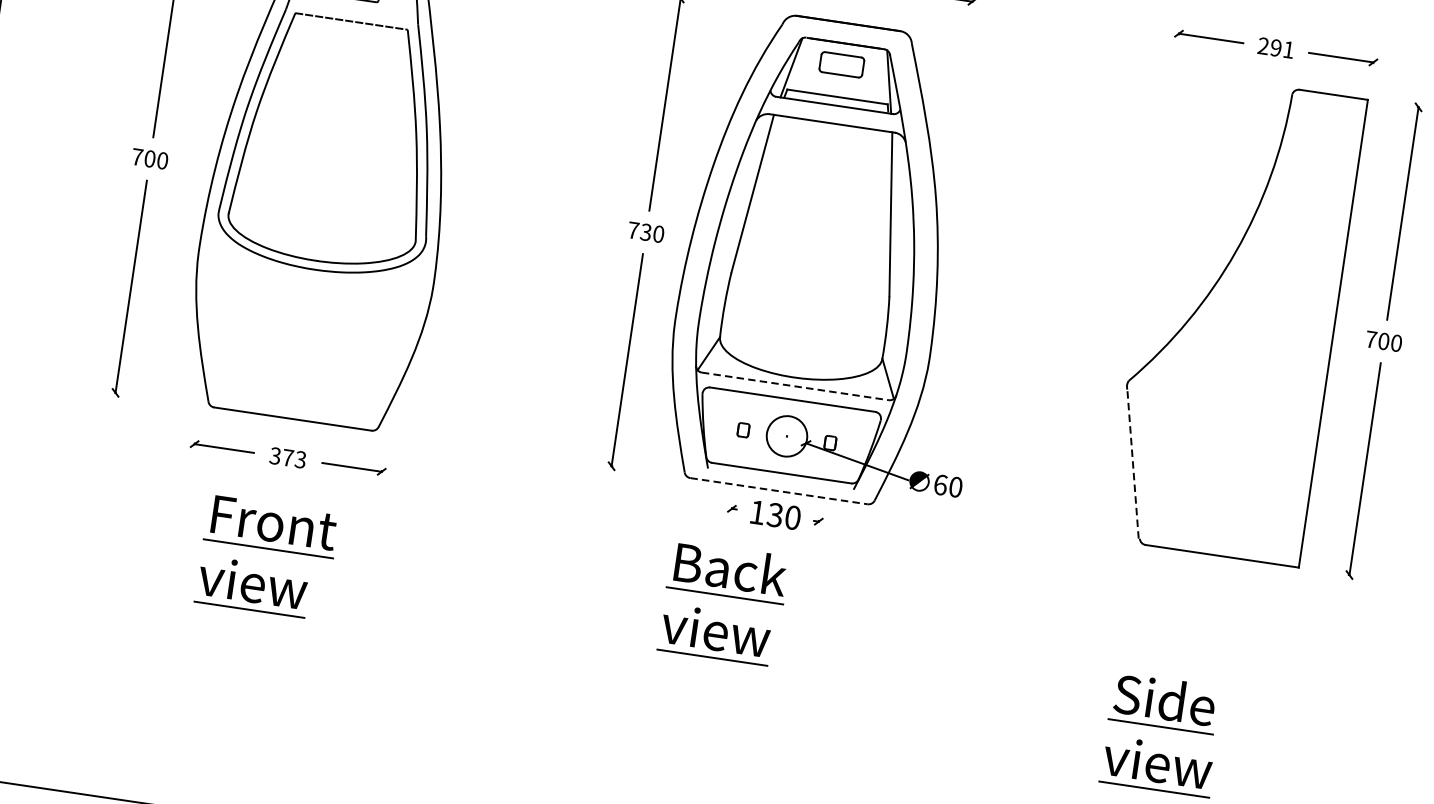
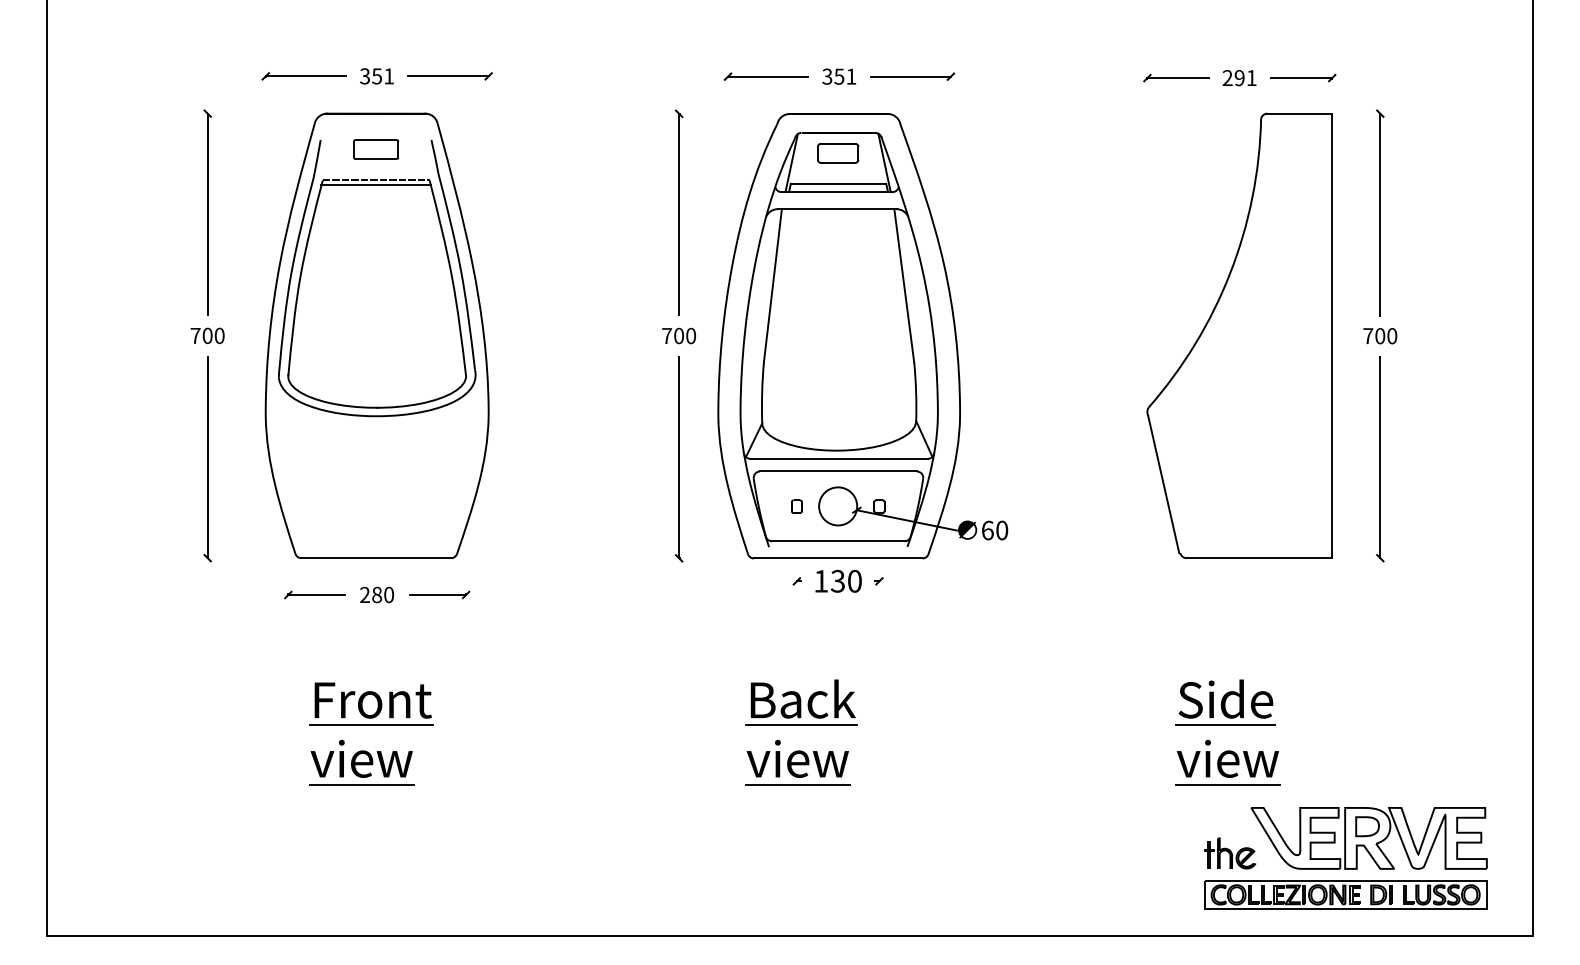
line: (350, 26) -> (375, 185), added
text: (645, 232) -> (678, 336), 730 -> 700
line: (795, 386) -> (839, 458), dashed -> solid
text: (288, 457) -> (377, 594), 373 -> 280
line: (1132, 463) -> (1163, 484), dashed -> solid
line: (779, 491) -> (838, 558), dashed -> solid
part: (268, 549) -> (371, 725), moved
part: (725, 596) -> (801, 725), moved

